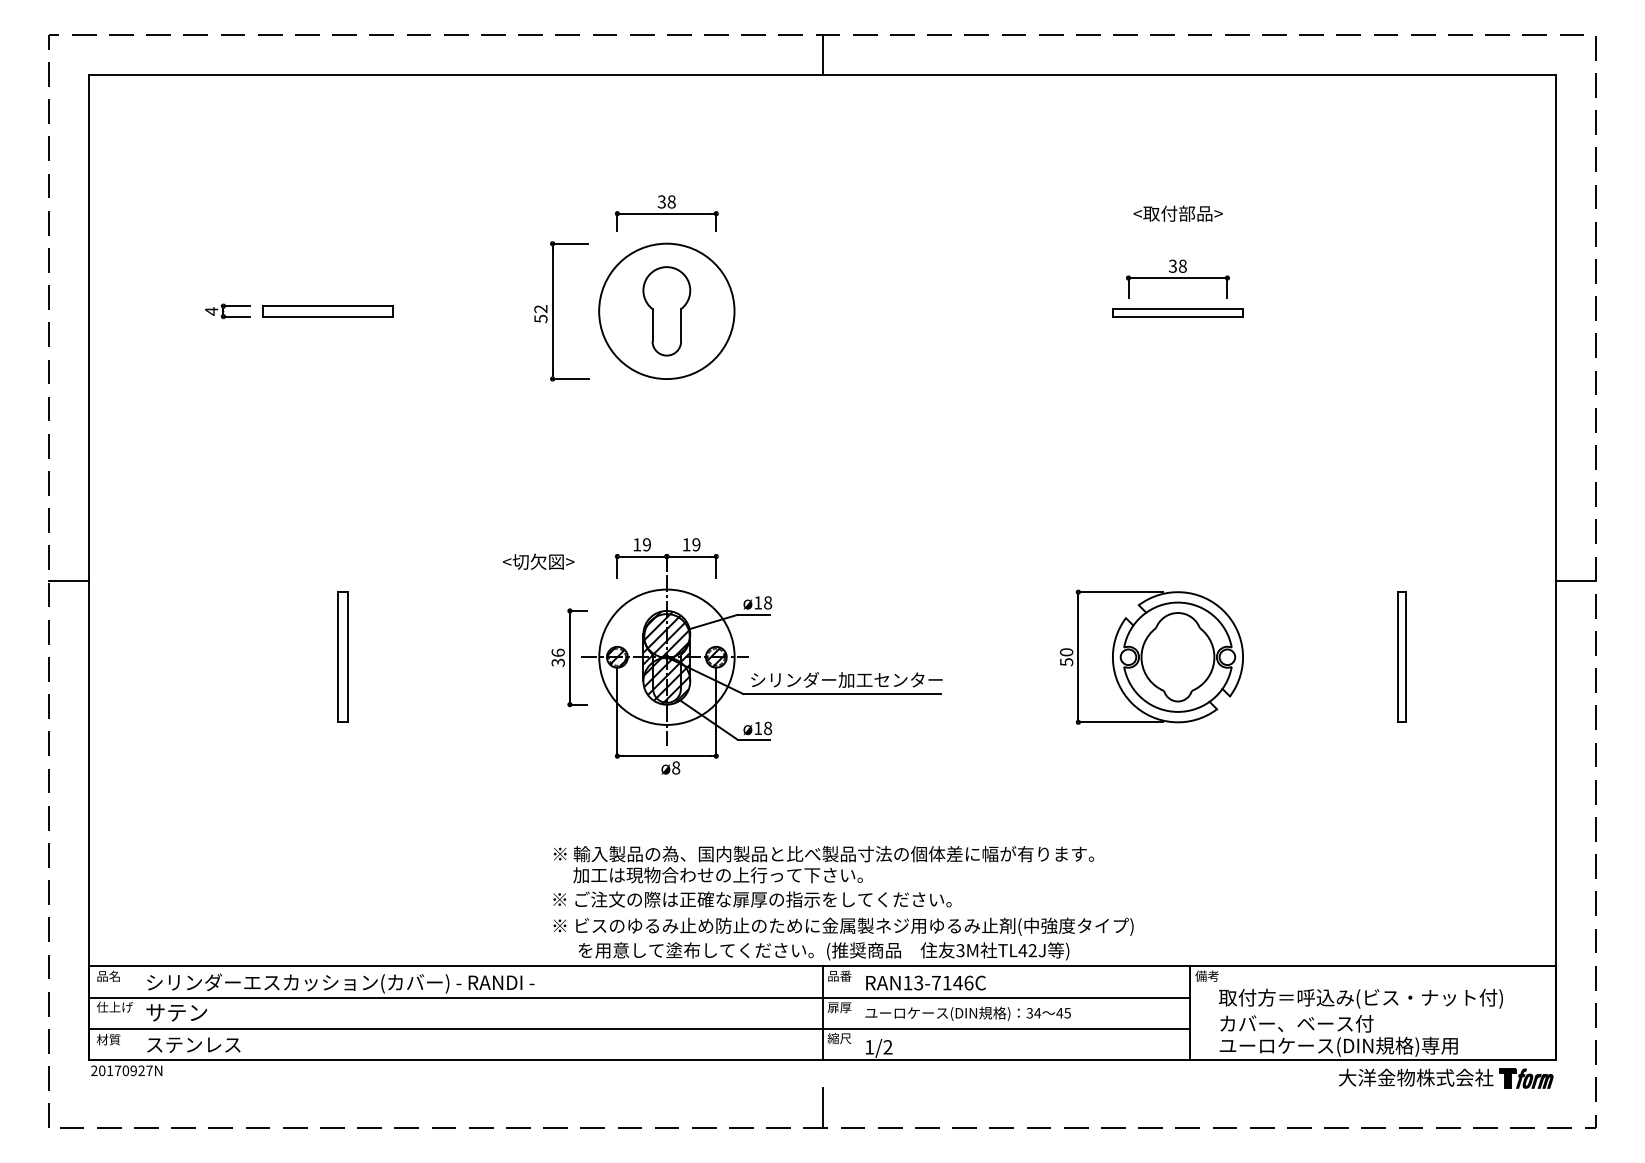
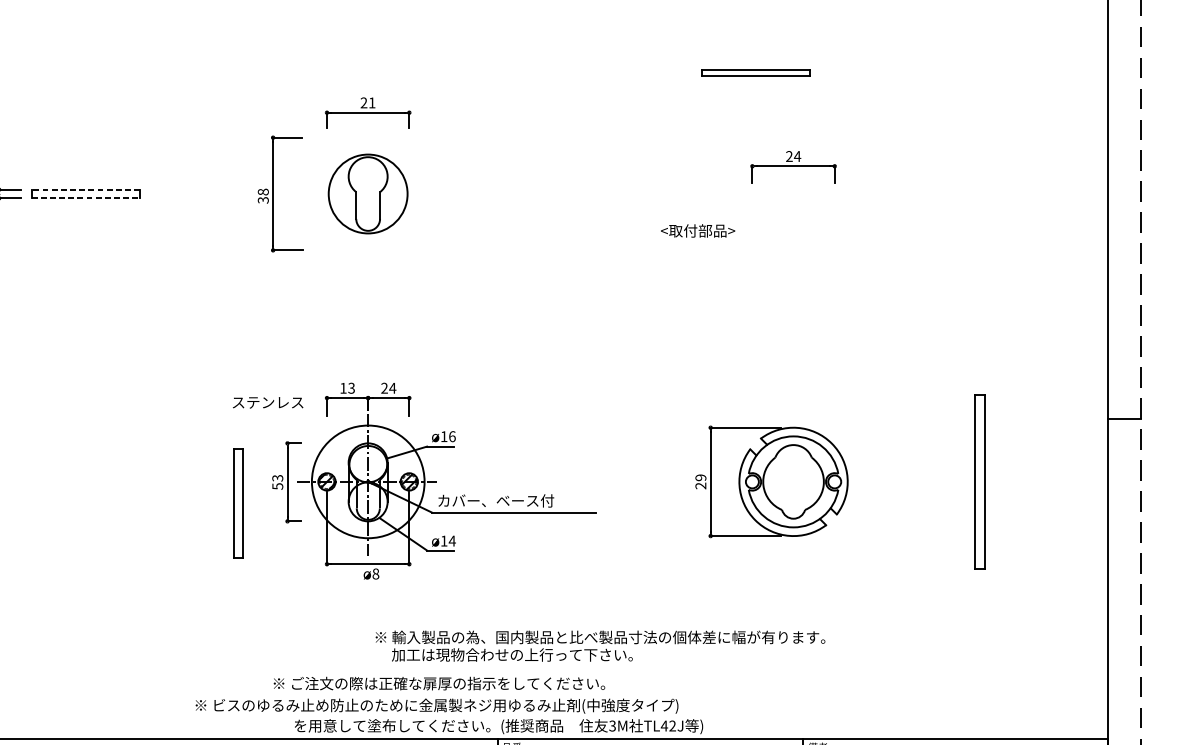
text: (666, 201) -> (367, 102), 38 -> 21
text: (1177, 213) -> (697, 230), moved
text: (1177, 265) -> (793, 155), 38 -> 24
line: (327, 306) -> (85, 189), solid -> dashed
circle: (666, 311) -> (367, 194), size x0.7
part: (1177, 312) -> (755, 72), moved
text: (540, 313) -> (263, 195), 52 -> 38
line: (328, 316) -> (86, 198), solid -> dashed
text: (646, 544) -> (351, 388), 19 -> 13
text: (691, 544) -> (388, 388), 19 -> 24
text: (545, 561) -> (267, 402), <切欠図> -> ステンレス
text: (768, 602) -> (452, 436), ø18 -> ø16
part: (342, 656) -> (238, 502), moved
part: (1401, 656) -> (979, 481), size x1.6
text: (557, 657) -> (277, 482), 36 -> 53
hatch: (666, 657) -> (367, 482), removed
text: (1066, 657) -> (700, 482), 50 -> 29
text: (846, 680) -> (517, 501), シリンダー加工センター -> カバー、ベース付
text: (767, 728) -> (451, 541), ø18 -> ø14
text: (824, 864) -> (600, 646), moved
text: (843, 926) -> (436, 705), moved

